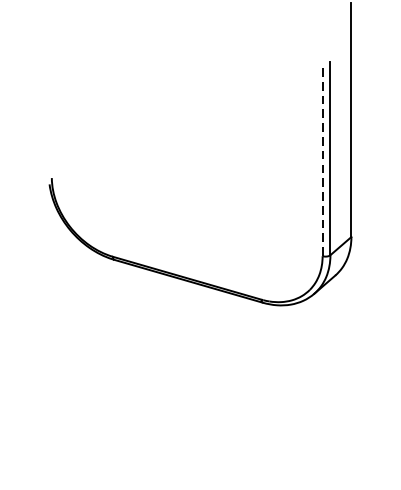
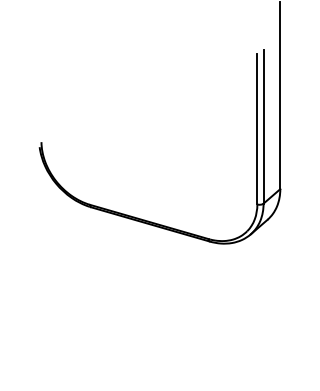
line: (322, 162) -> (257, 129), dashed -> solid

